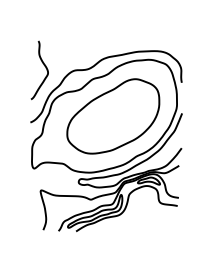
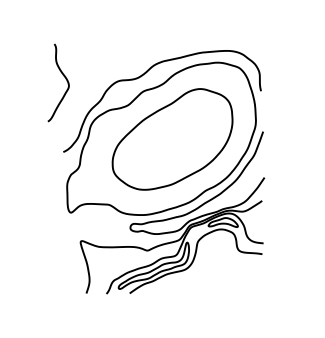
curve: (45, 68) -> (65, 79), moved

